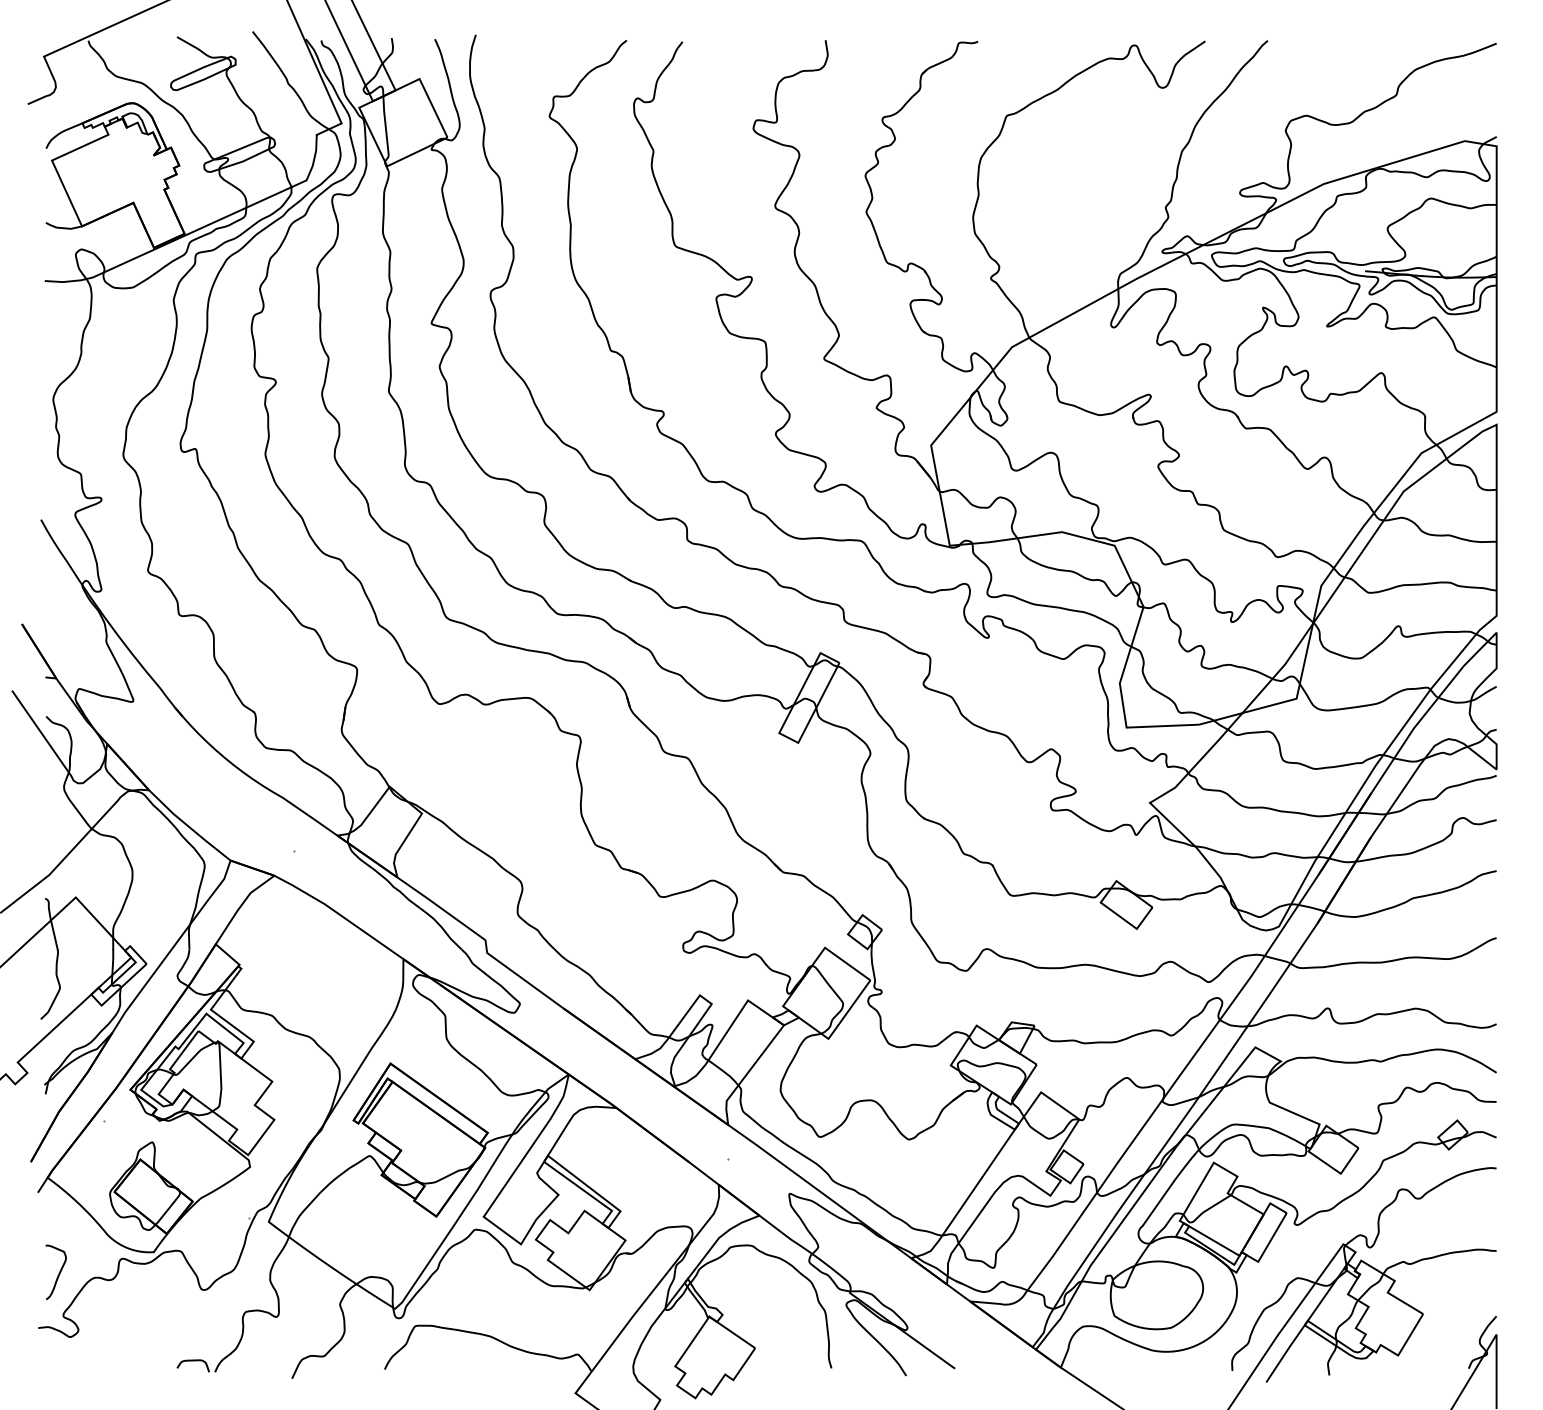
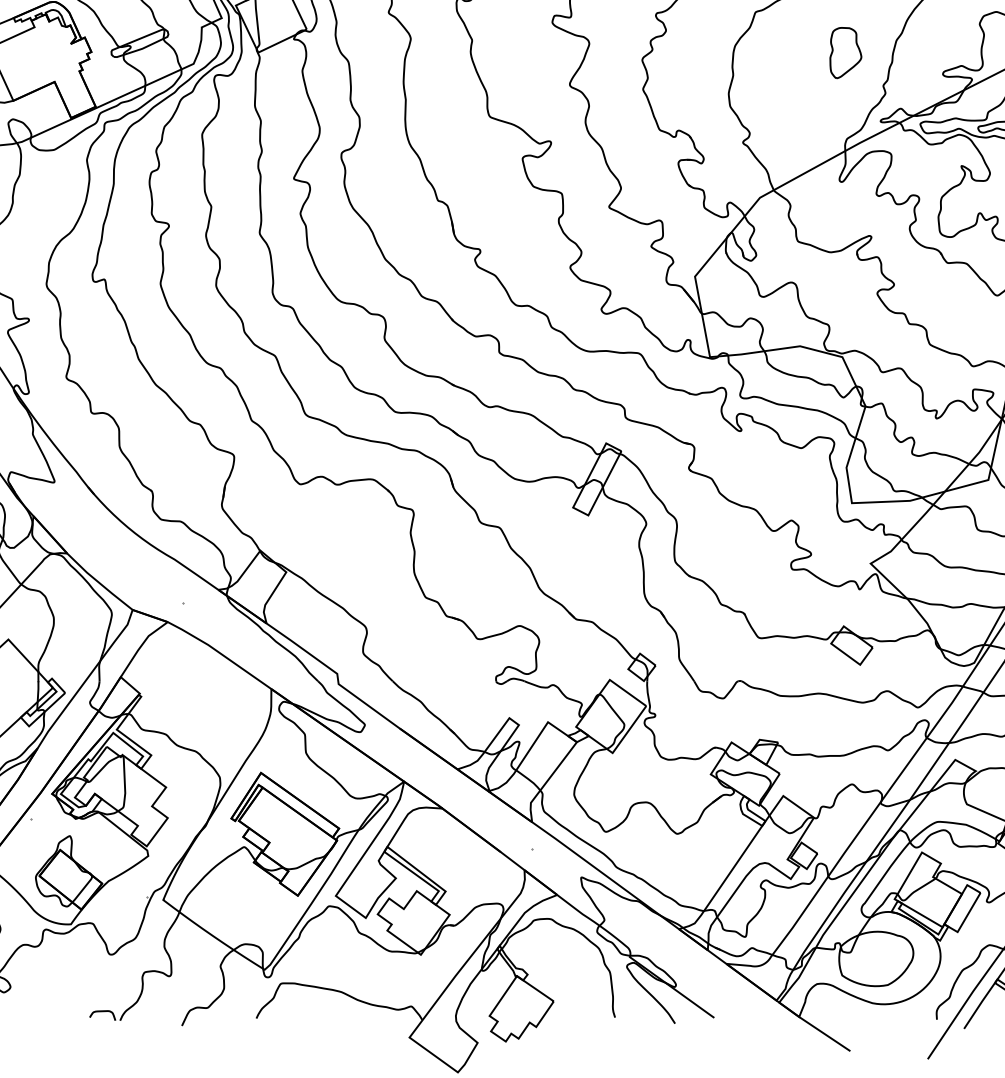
part: (1118, 166) -> (845, 52), added

